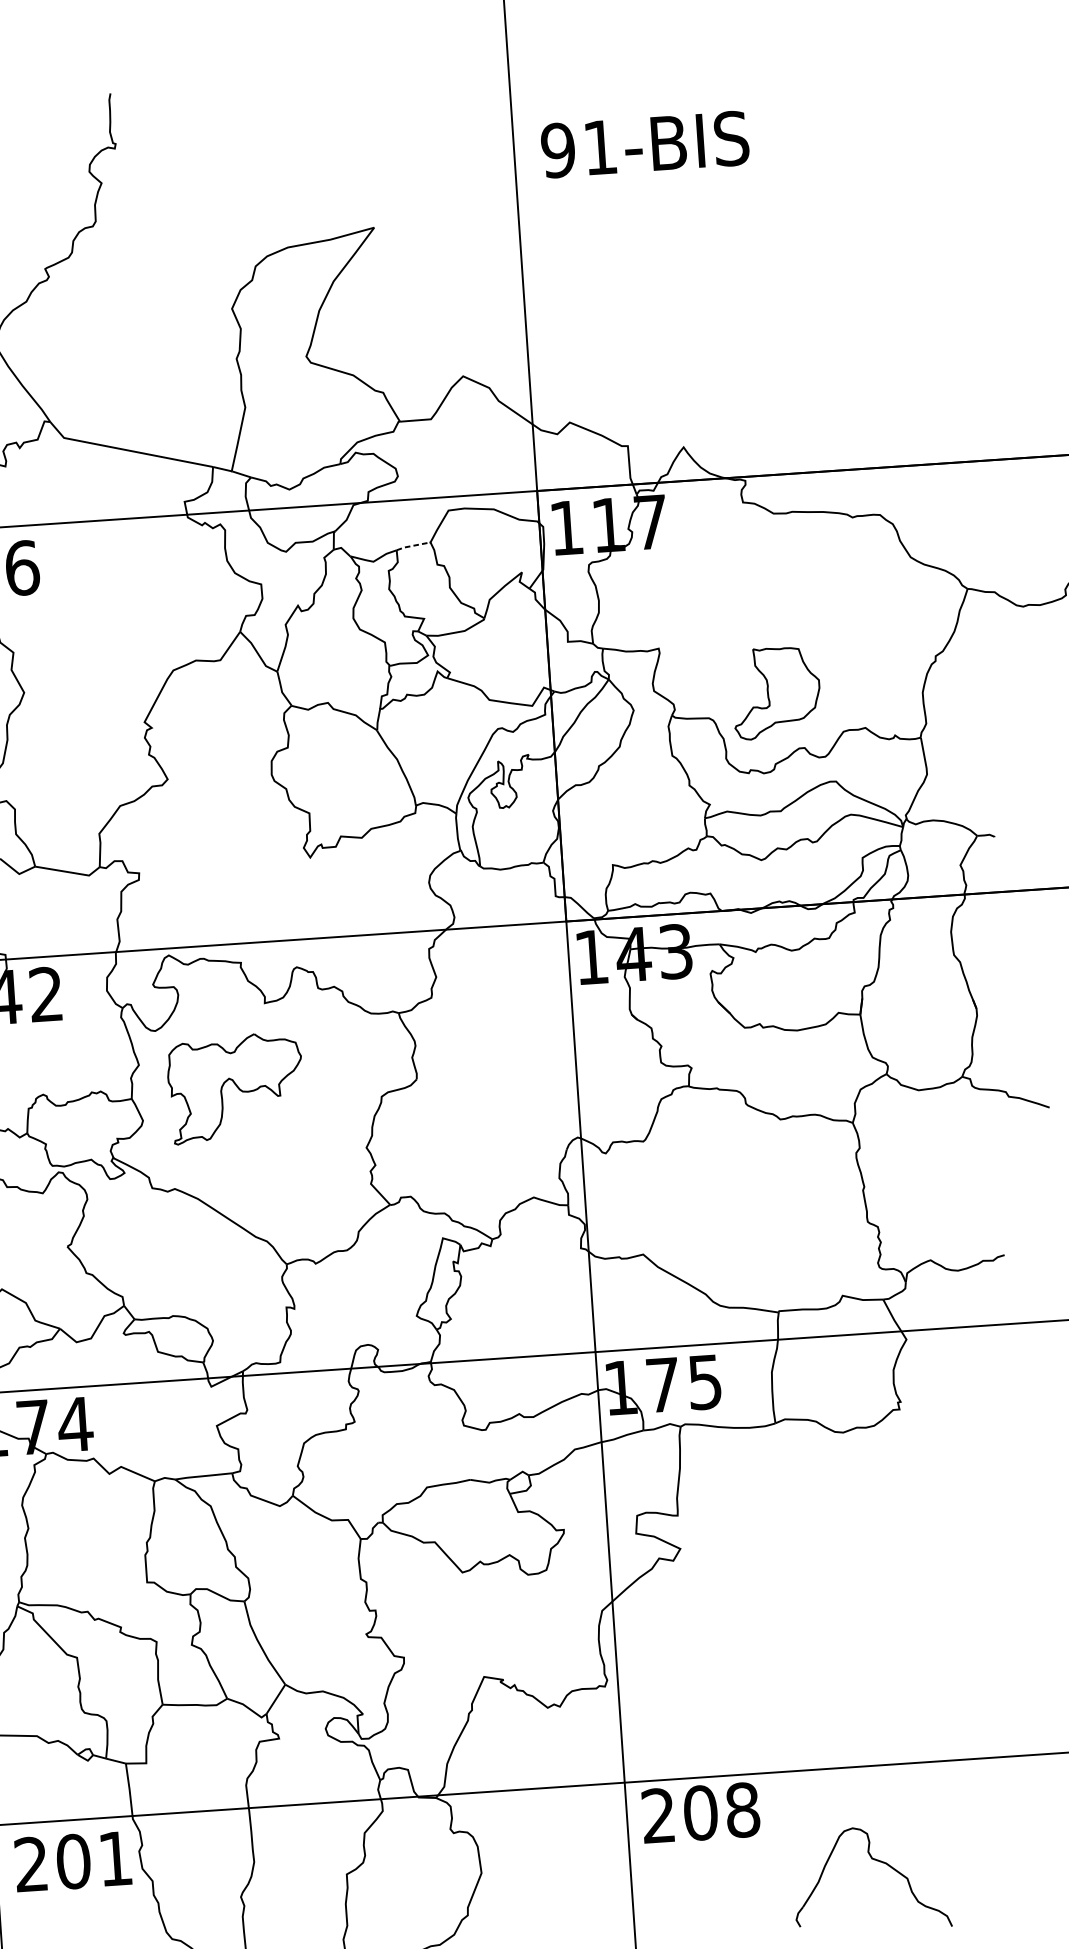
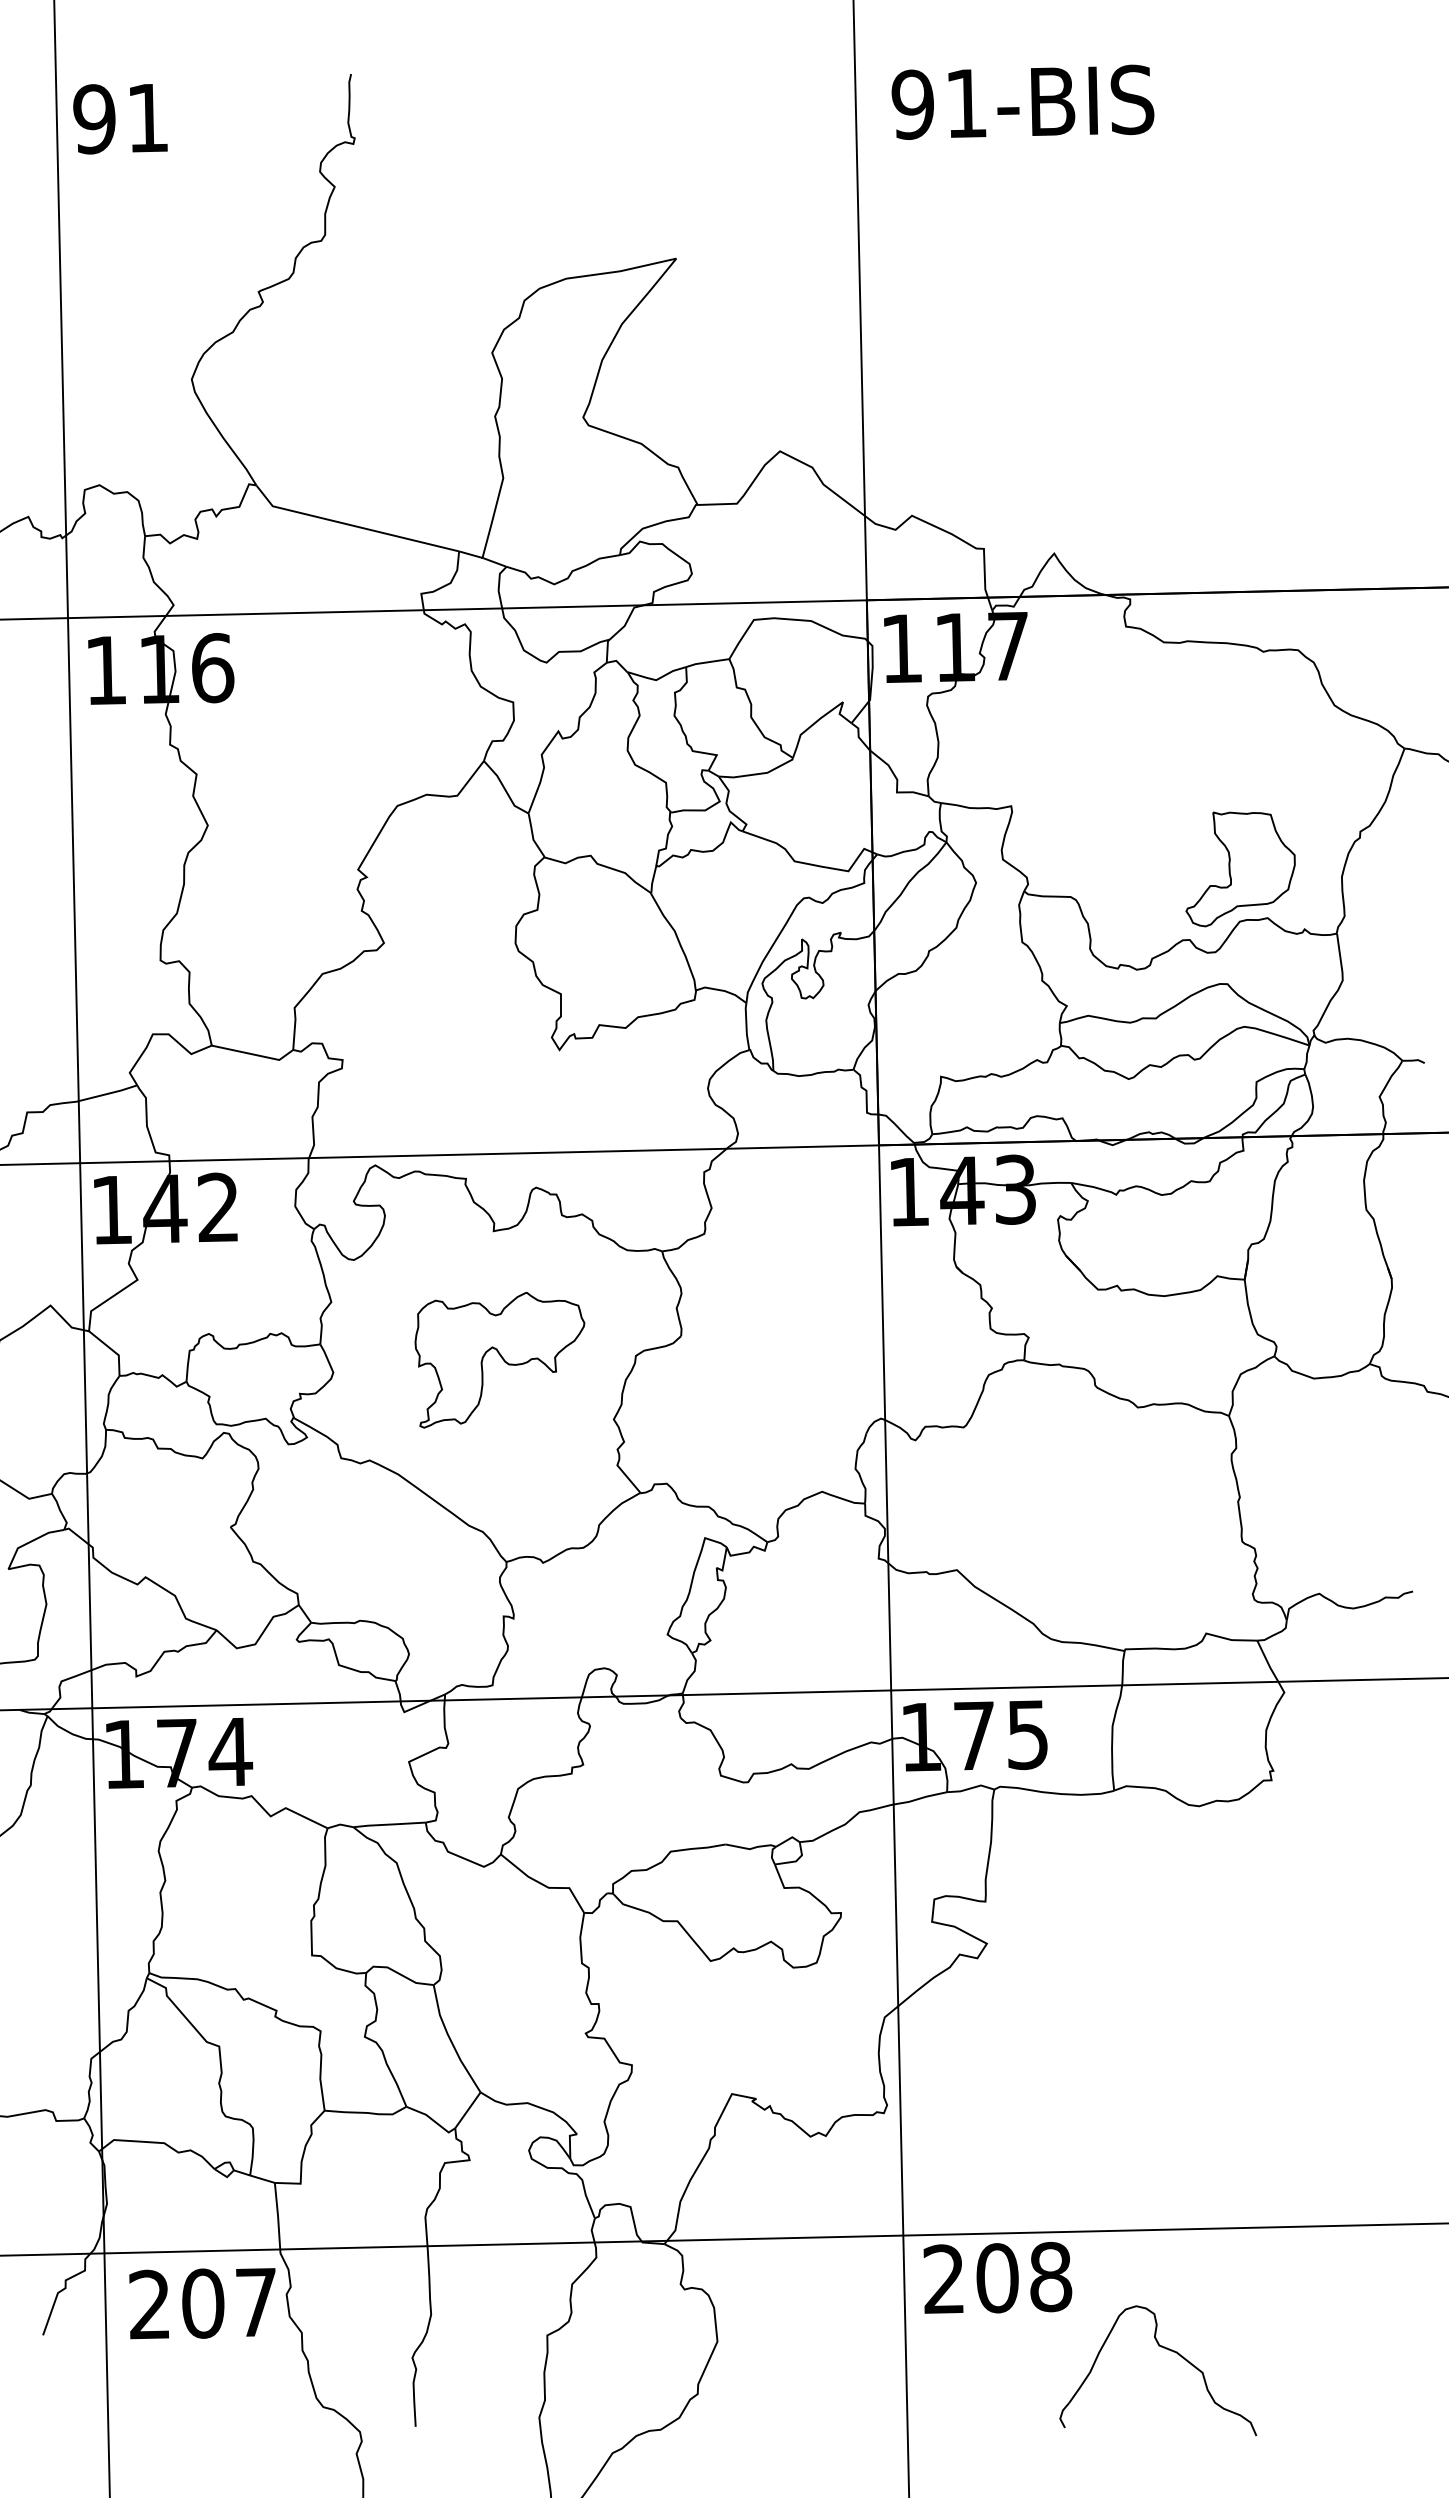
text: (644, 143) -> (1022, 101), moved
line: (412, 545) -> (706, 662), dashed -> solid
part: (776, 693) -> (1240, 869), moved
part: (235, 1088) -> (499, 1360), moved
text: (115, 1858) -> (256, 2302), 201 -> 207
part: (879, 1862) -> (1168, 2350), moved

